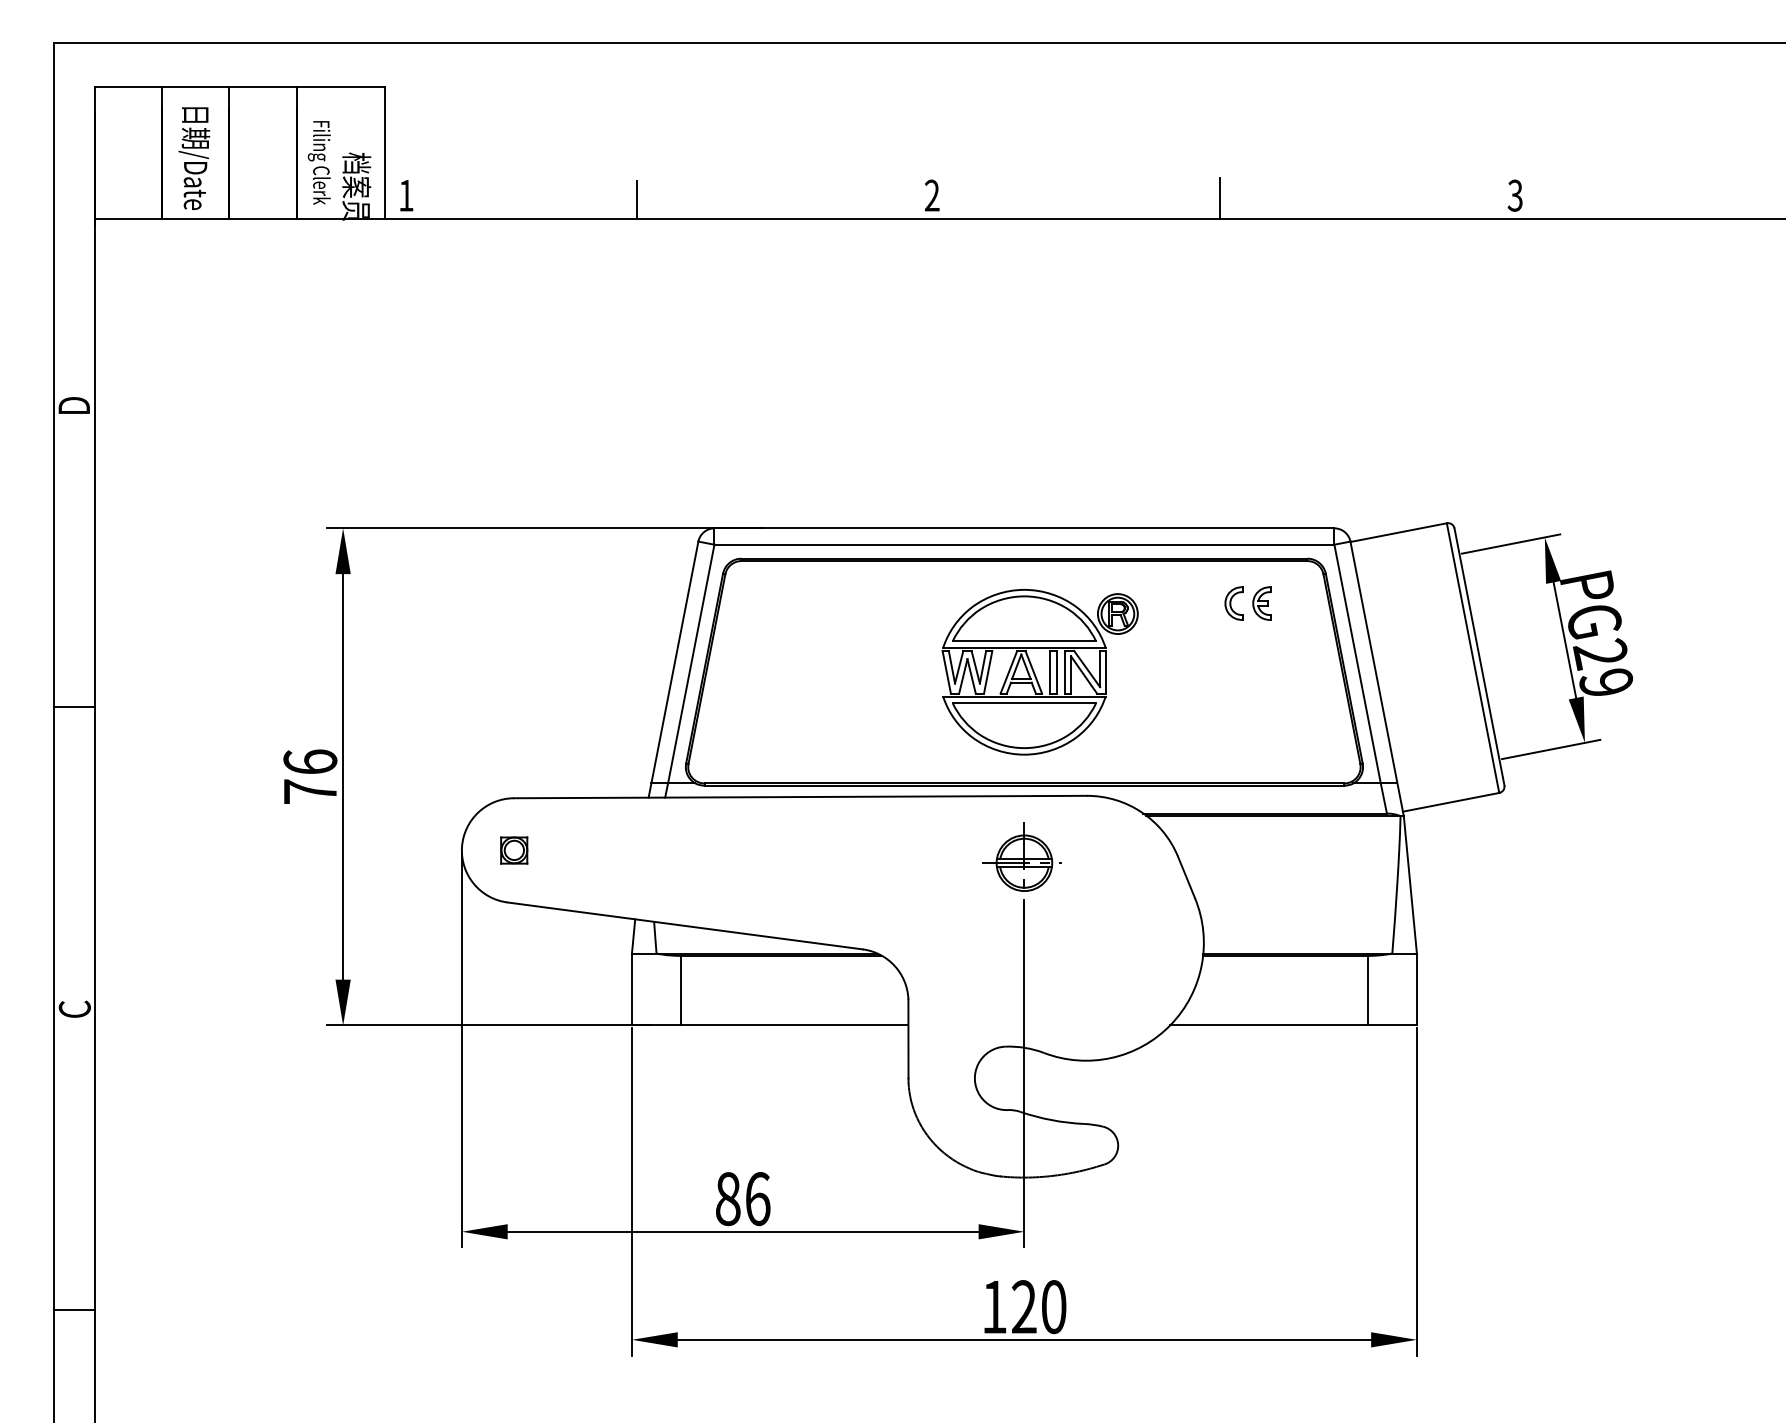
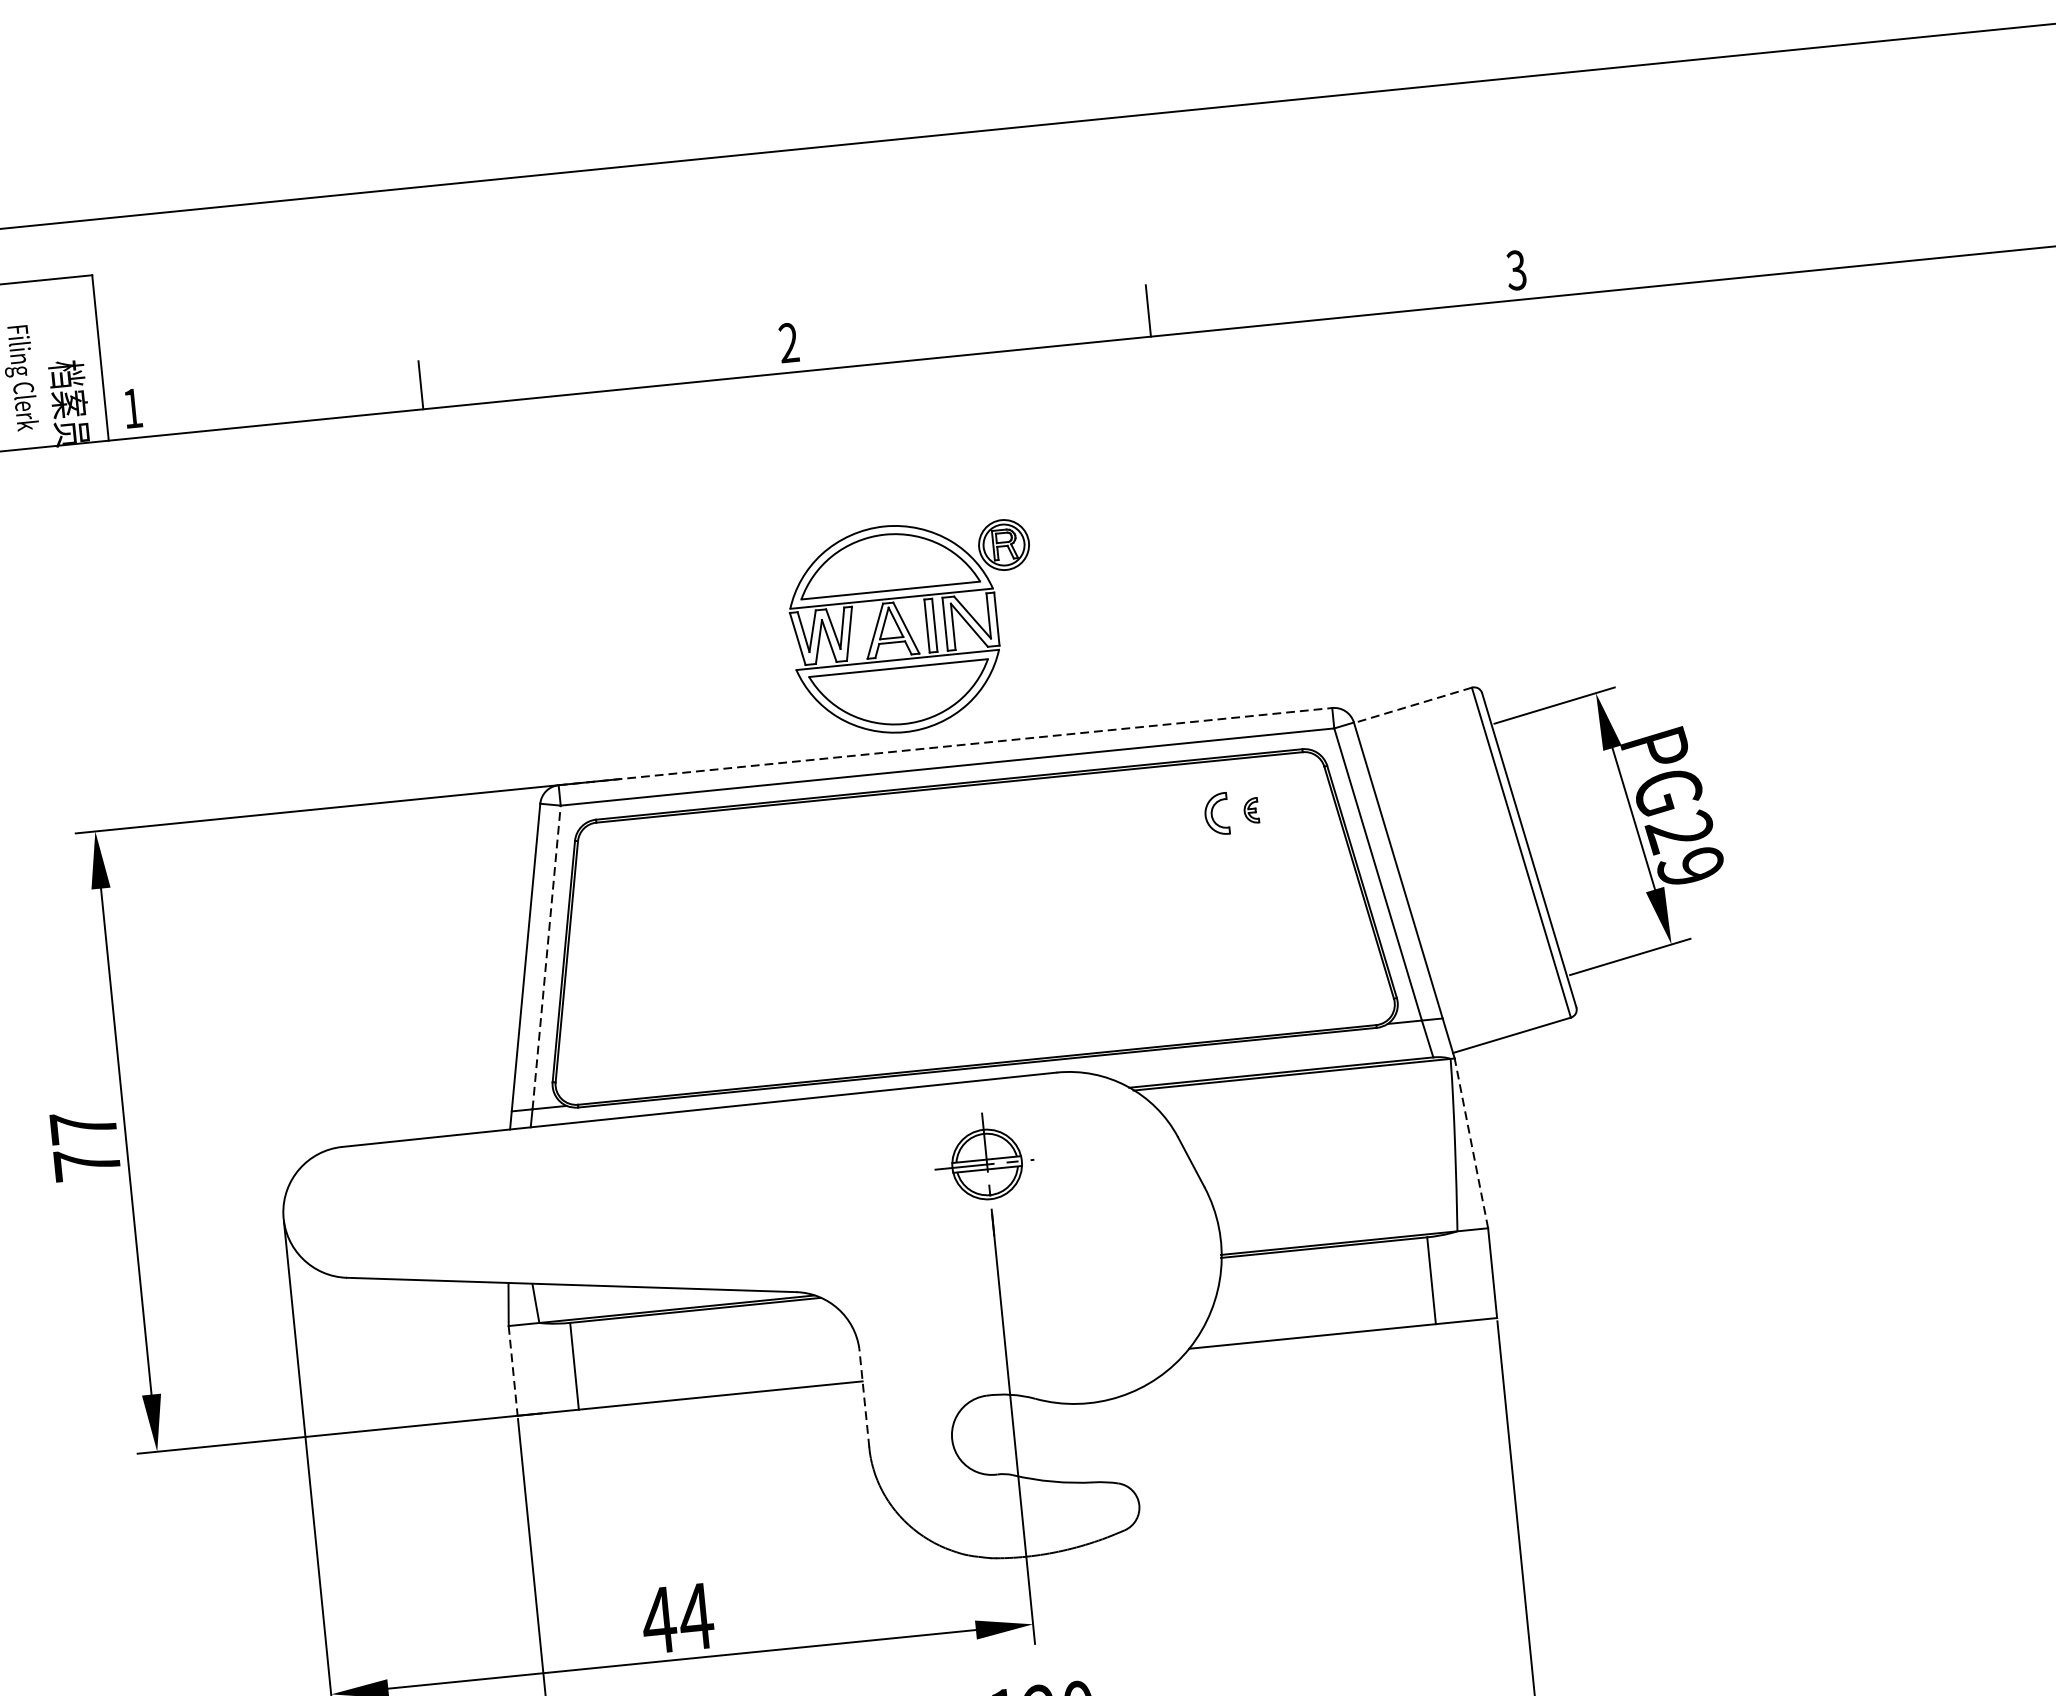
line: (1024, 528) -> (945, 746), solid -> dashed
line: (1398, 532) -> (1412, 705), solid -> dashed
part: (1261, 603) -> (1250, 810), size x0.6
line: (691, 664) -> (546, 957), solid -> dashed
part: (1039, 672) -> (913, 627), moved
text: (310, 761) -> (83, 1126), 76 -> 77
part: (514, 850) -> (349, 1212), removed
line: (1410, 884) -> (1471, 1142), solid -> dashed
line: (631, 989) -> (512, 1370), solid -> dashed
line: (908, 1038) -> (864, 1397), solid -> dashed
text: (742, 1199) -> (677, 1619), 86 -> 44

